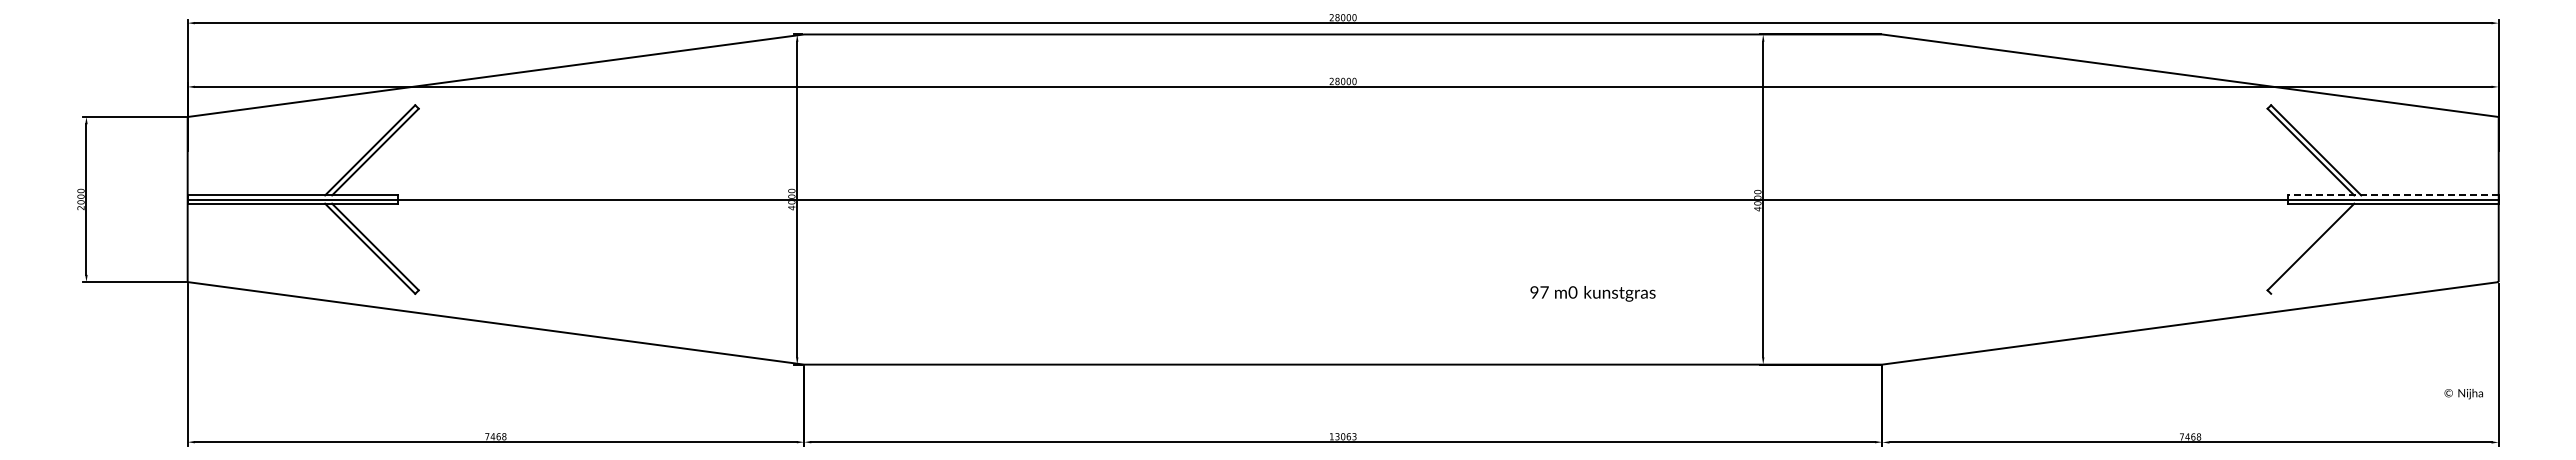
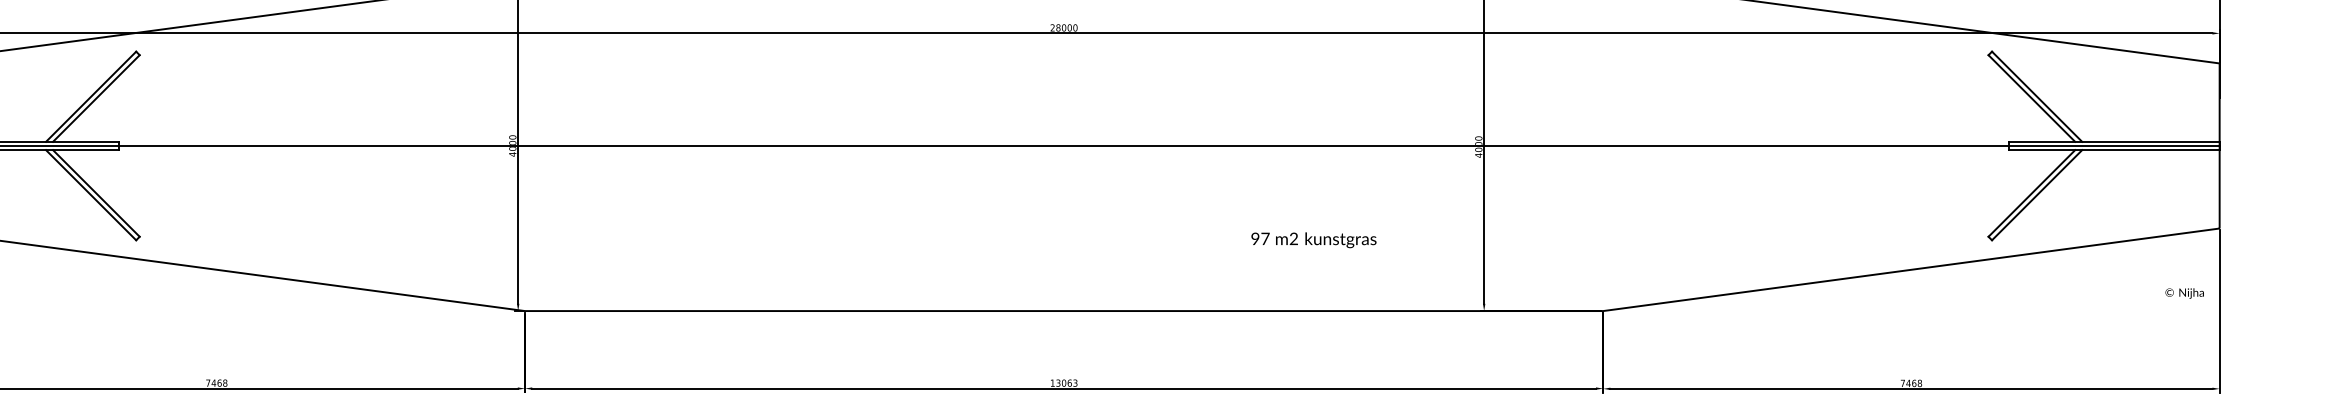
line: (2392, 195) -> (2113, 141), dashed -> solid
line: (2316, 248) -> (2037, 194), added
text: (1572, 293) -> (1293, 239), m0 -> m2
text: (2463, 394) -> (2184, 293), moved

